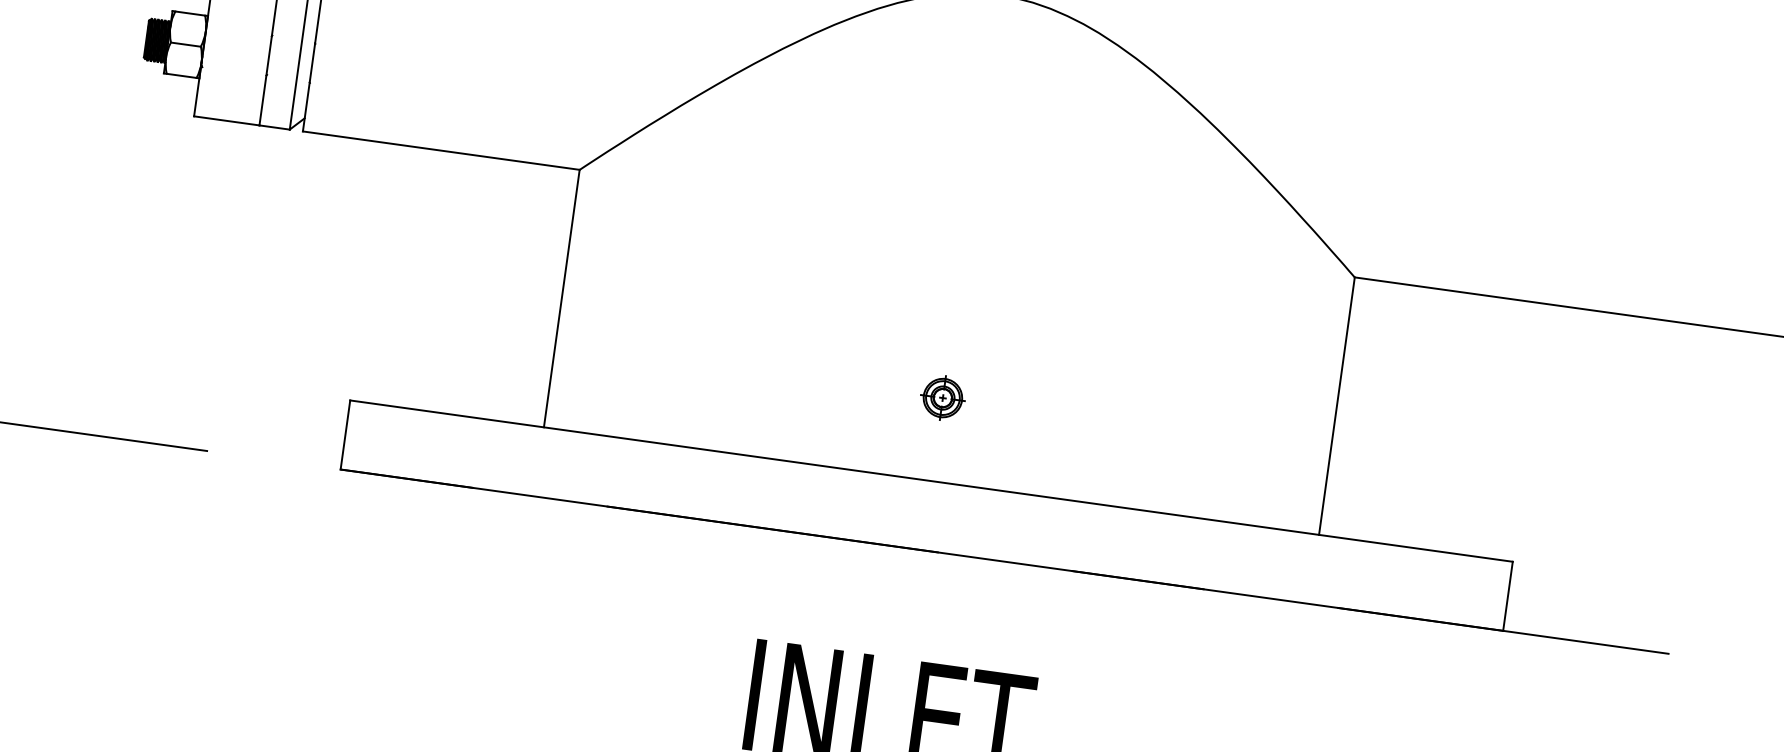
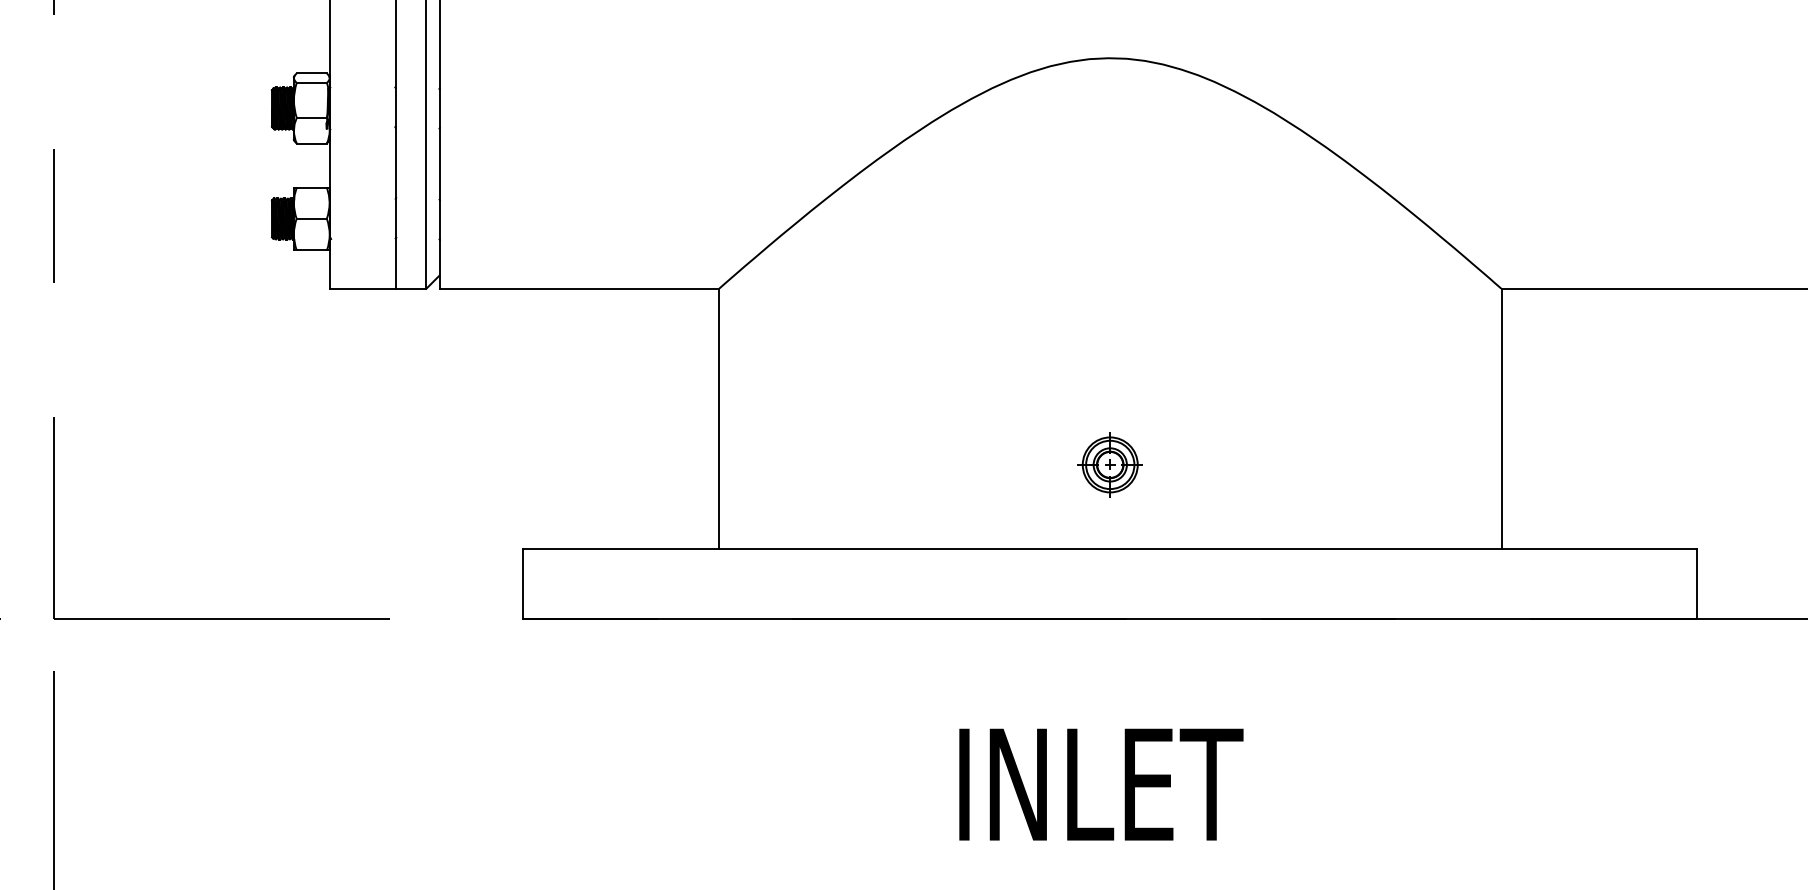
part: (942, 397) -> (1109, 464), size x1.43

